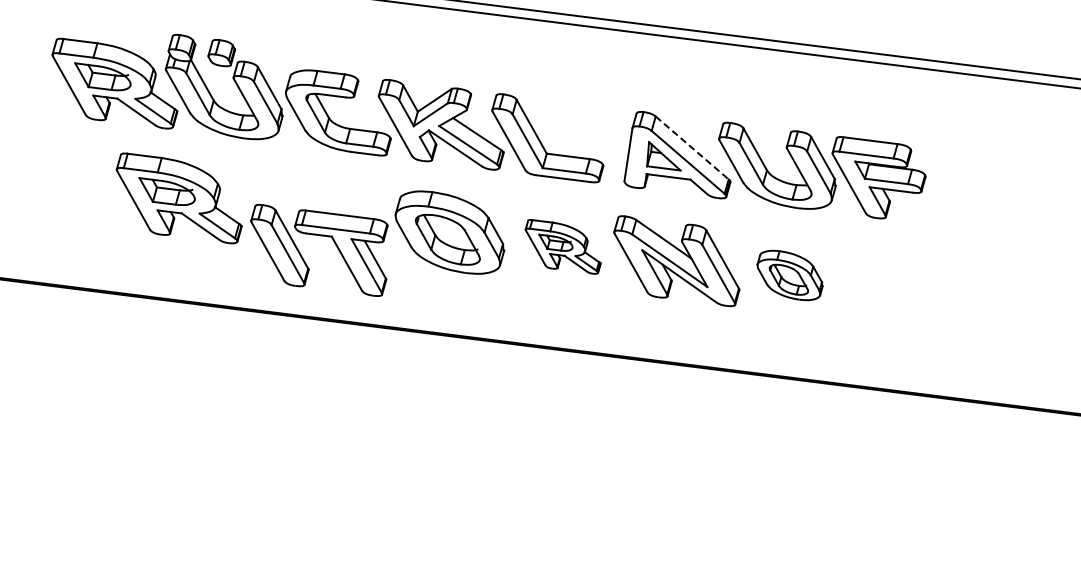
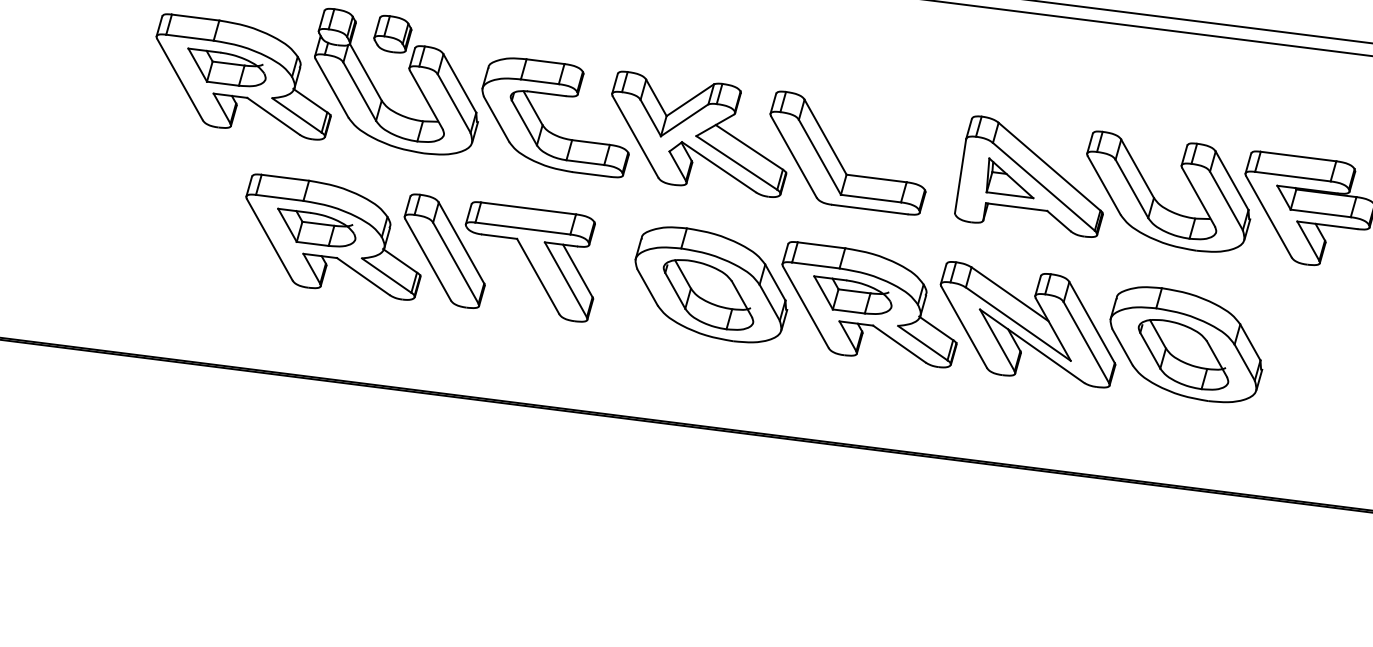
line: (692, 148) -> (1049, 167), dashed -> solid
part: (320, 236) -> (501, 238), moved
part: (562, 246) -> (868, 304), size x1.67
part: (789, 275) -> (1185, 344), size x1.67

